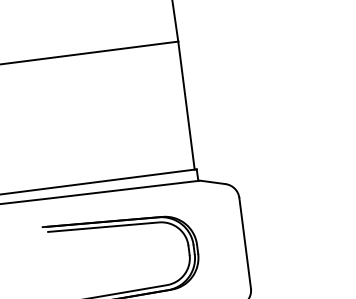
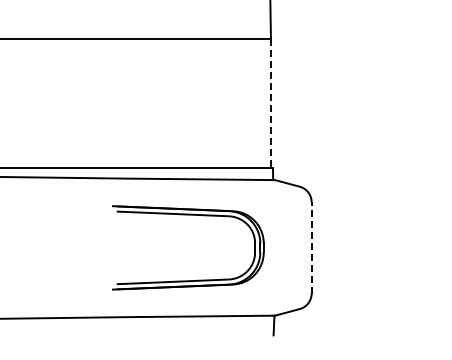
line: (185, 105) -> (270, 103), solid -> dashed
line: (244, 242) -> (311, 247), solid -> dashed

